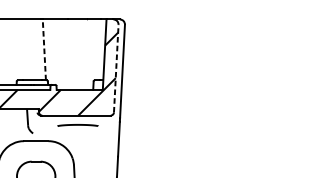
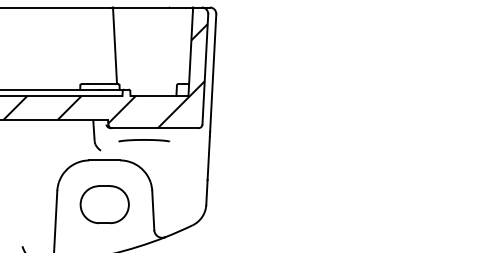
line: (43, 49) -> (114, 45), dashed -> solid
line: (116, 68) -> (205, 68), dashed -> solid
curve: (78, 125) -> (144, 140), moved

